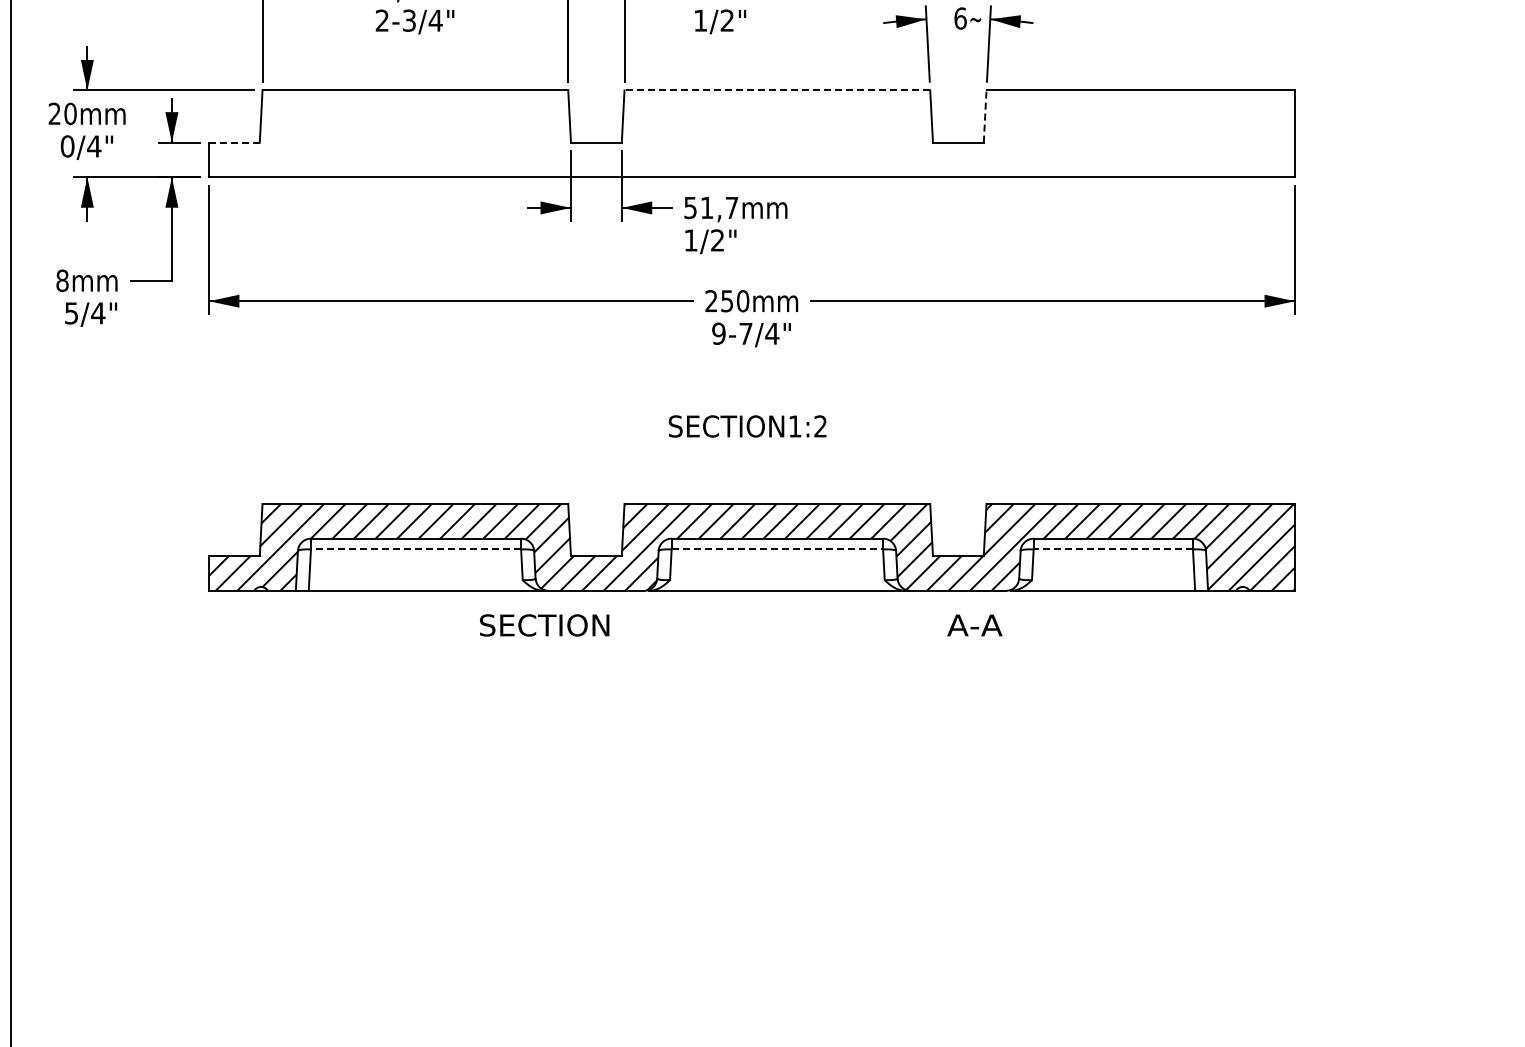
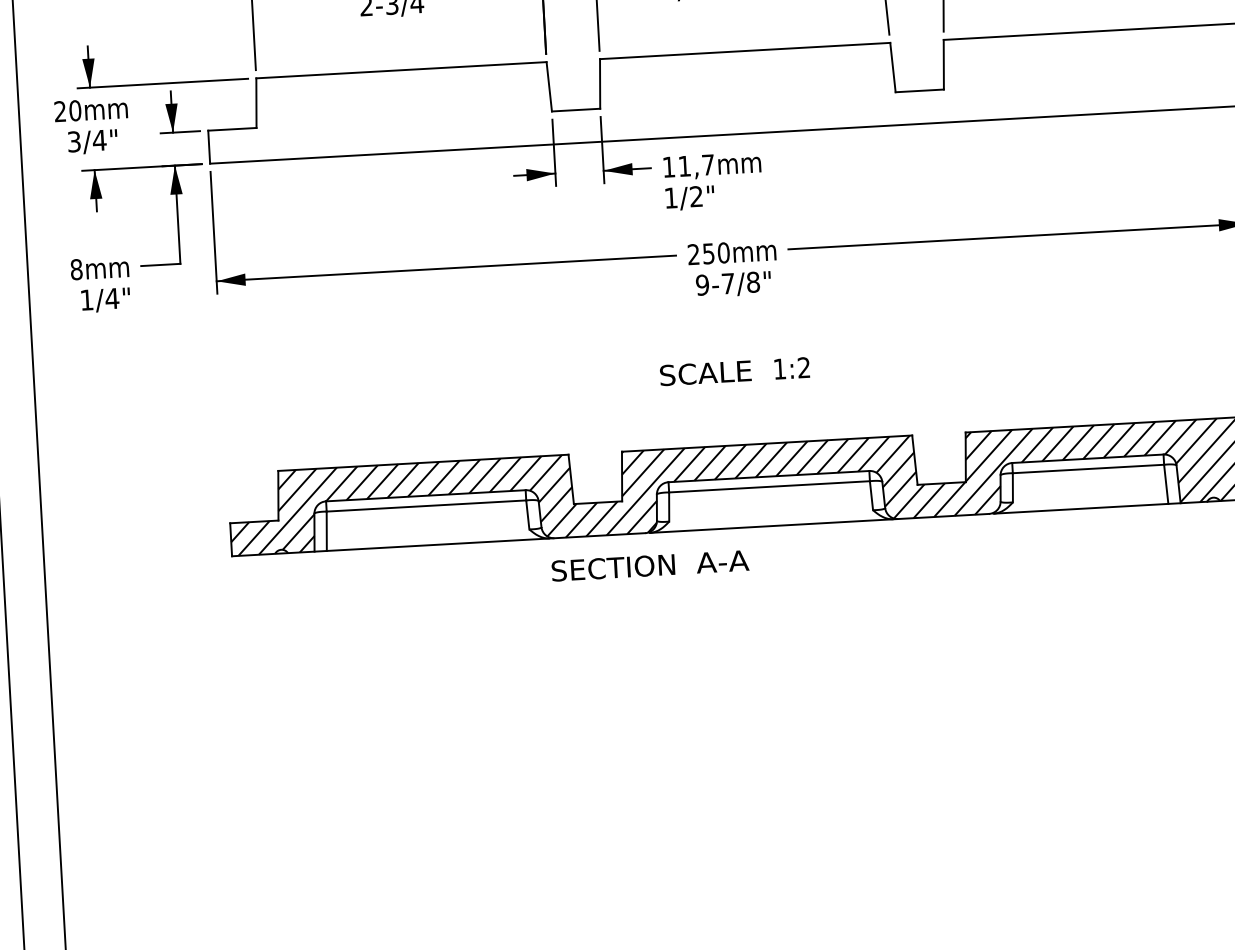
line: (777, 90) -> (745, 51), dashed -> solid
line: (985, 116) -> (944, 64), dashed -> solid
line: (233, 142) -> (231, 129), dashed -> solid
text: (67, 146) -> (74, 141), 0/4" -> 3/4"
text: (690, 208) -> (668, 167), 51,7 -> 11,7
text: (71, 313) -> (86, 300), 5/4" -> 1/4"
text: (772, 333) -> (753, 282), 9-7/4" -> 9-7/8"
text: (726, 426) -> (714, 372), SECTION -> SCALE
line: (415, 549) -> (425, 506), dashed -> solid
line: (777, 549) -> (769, 486), dashed -> solid
line: (1113, 549) -> (1088, 469), dashed -> solid
text: (544, 625) -> (613, 567), moved
text: (974, 625) -> (722, 561), moved

